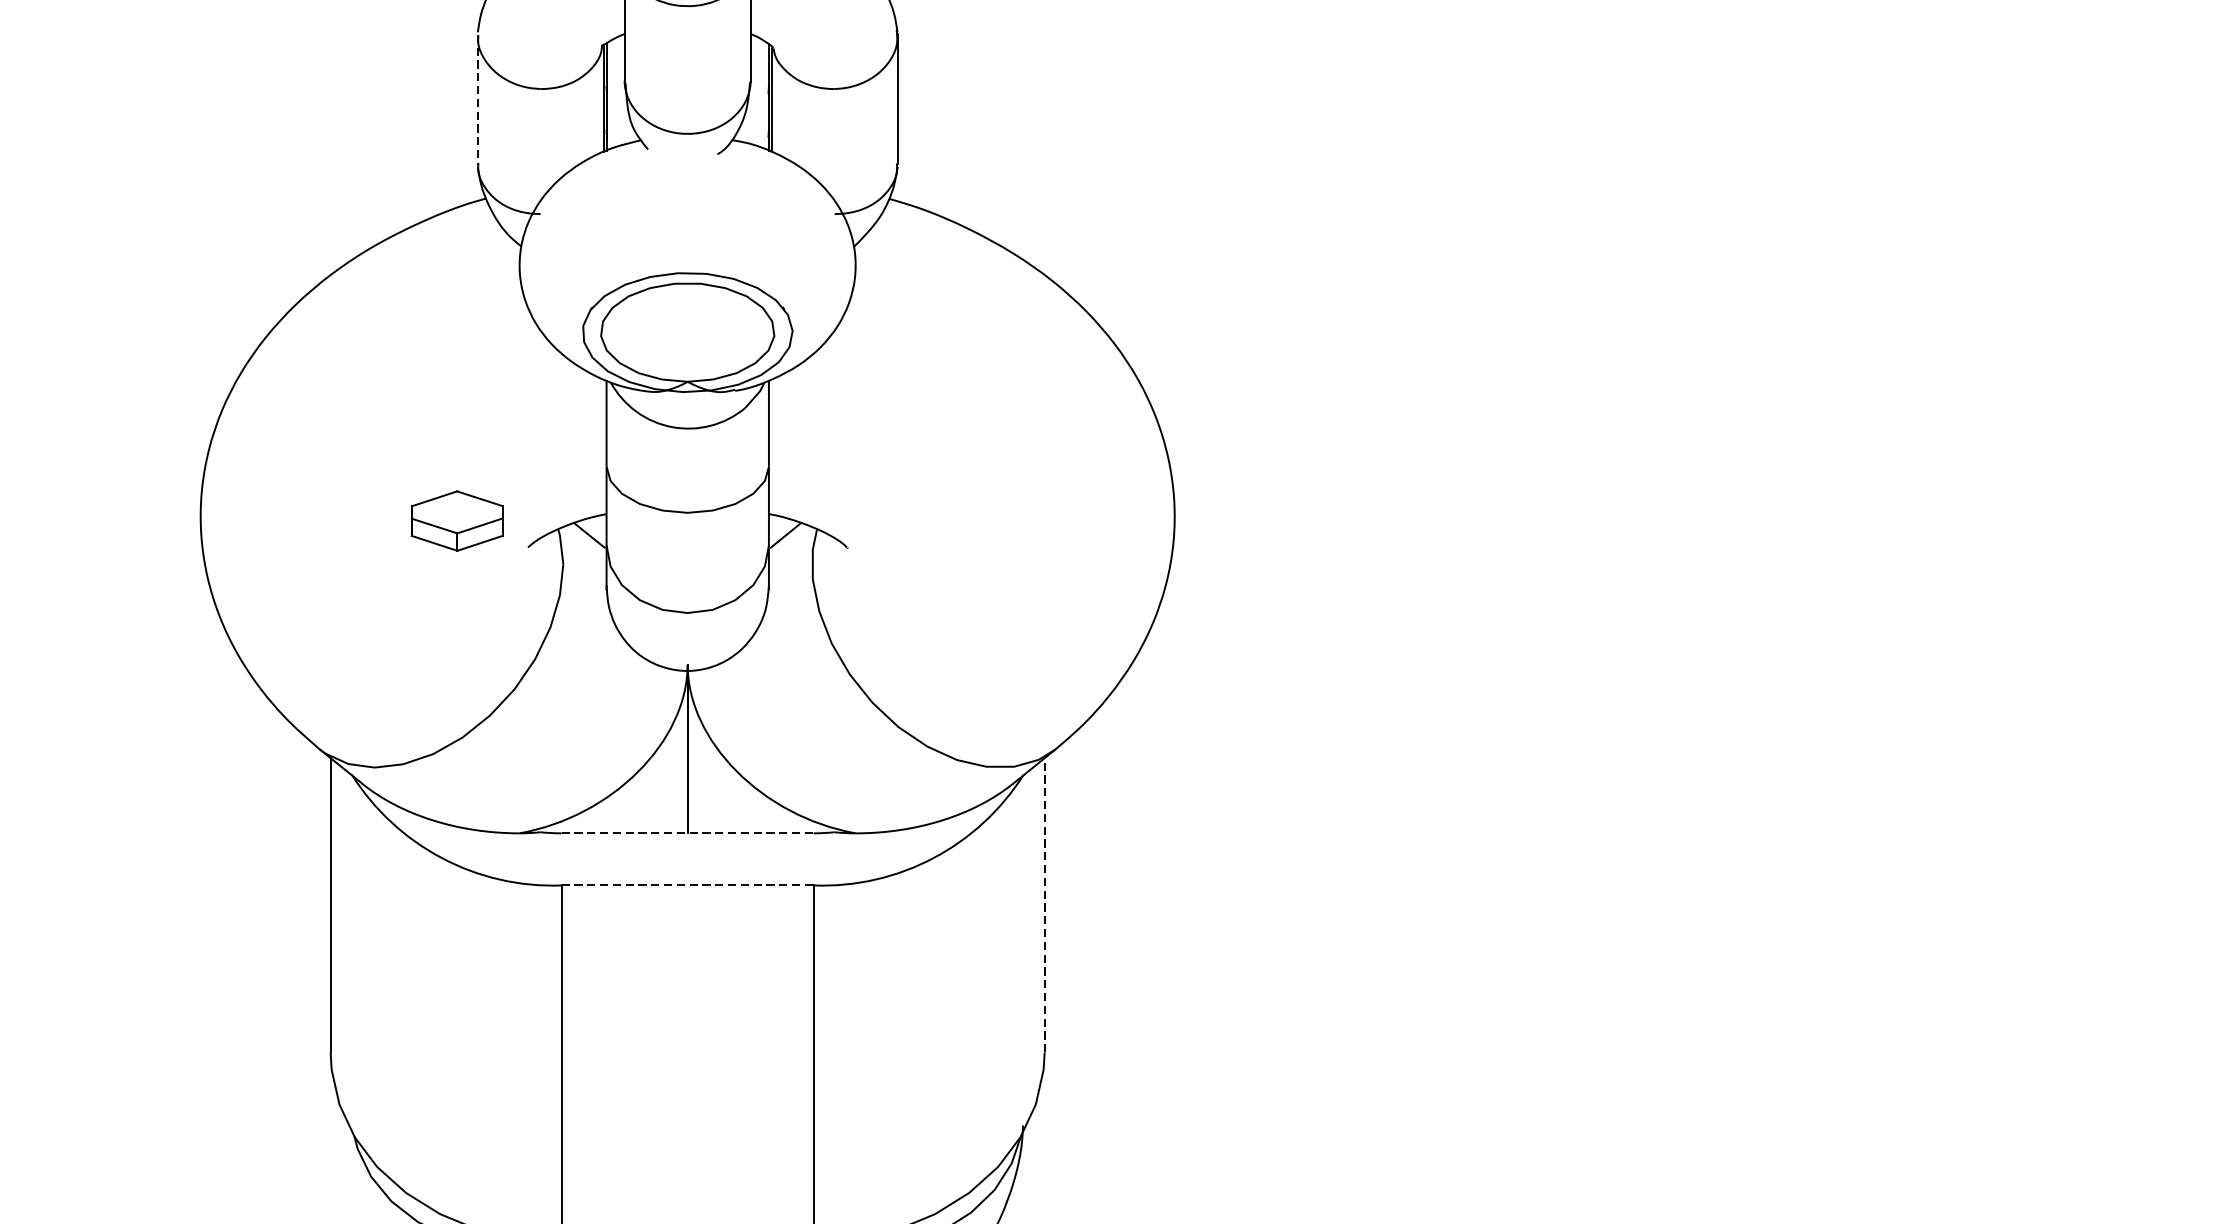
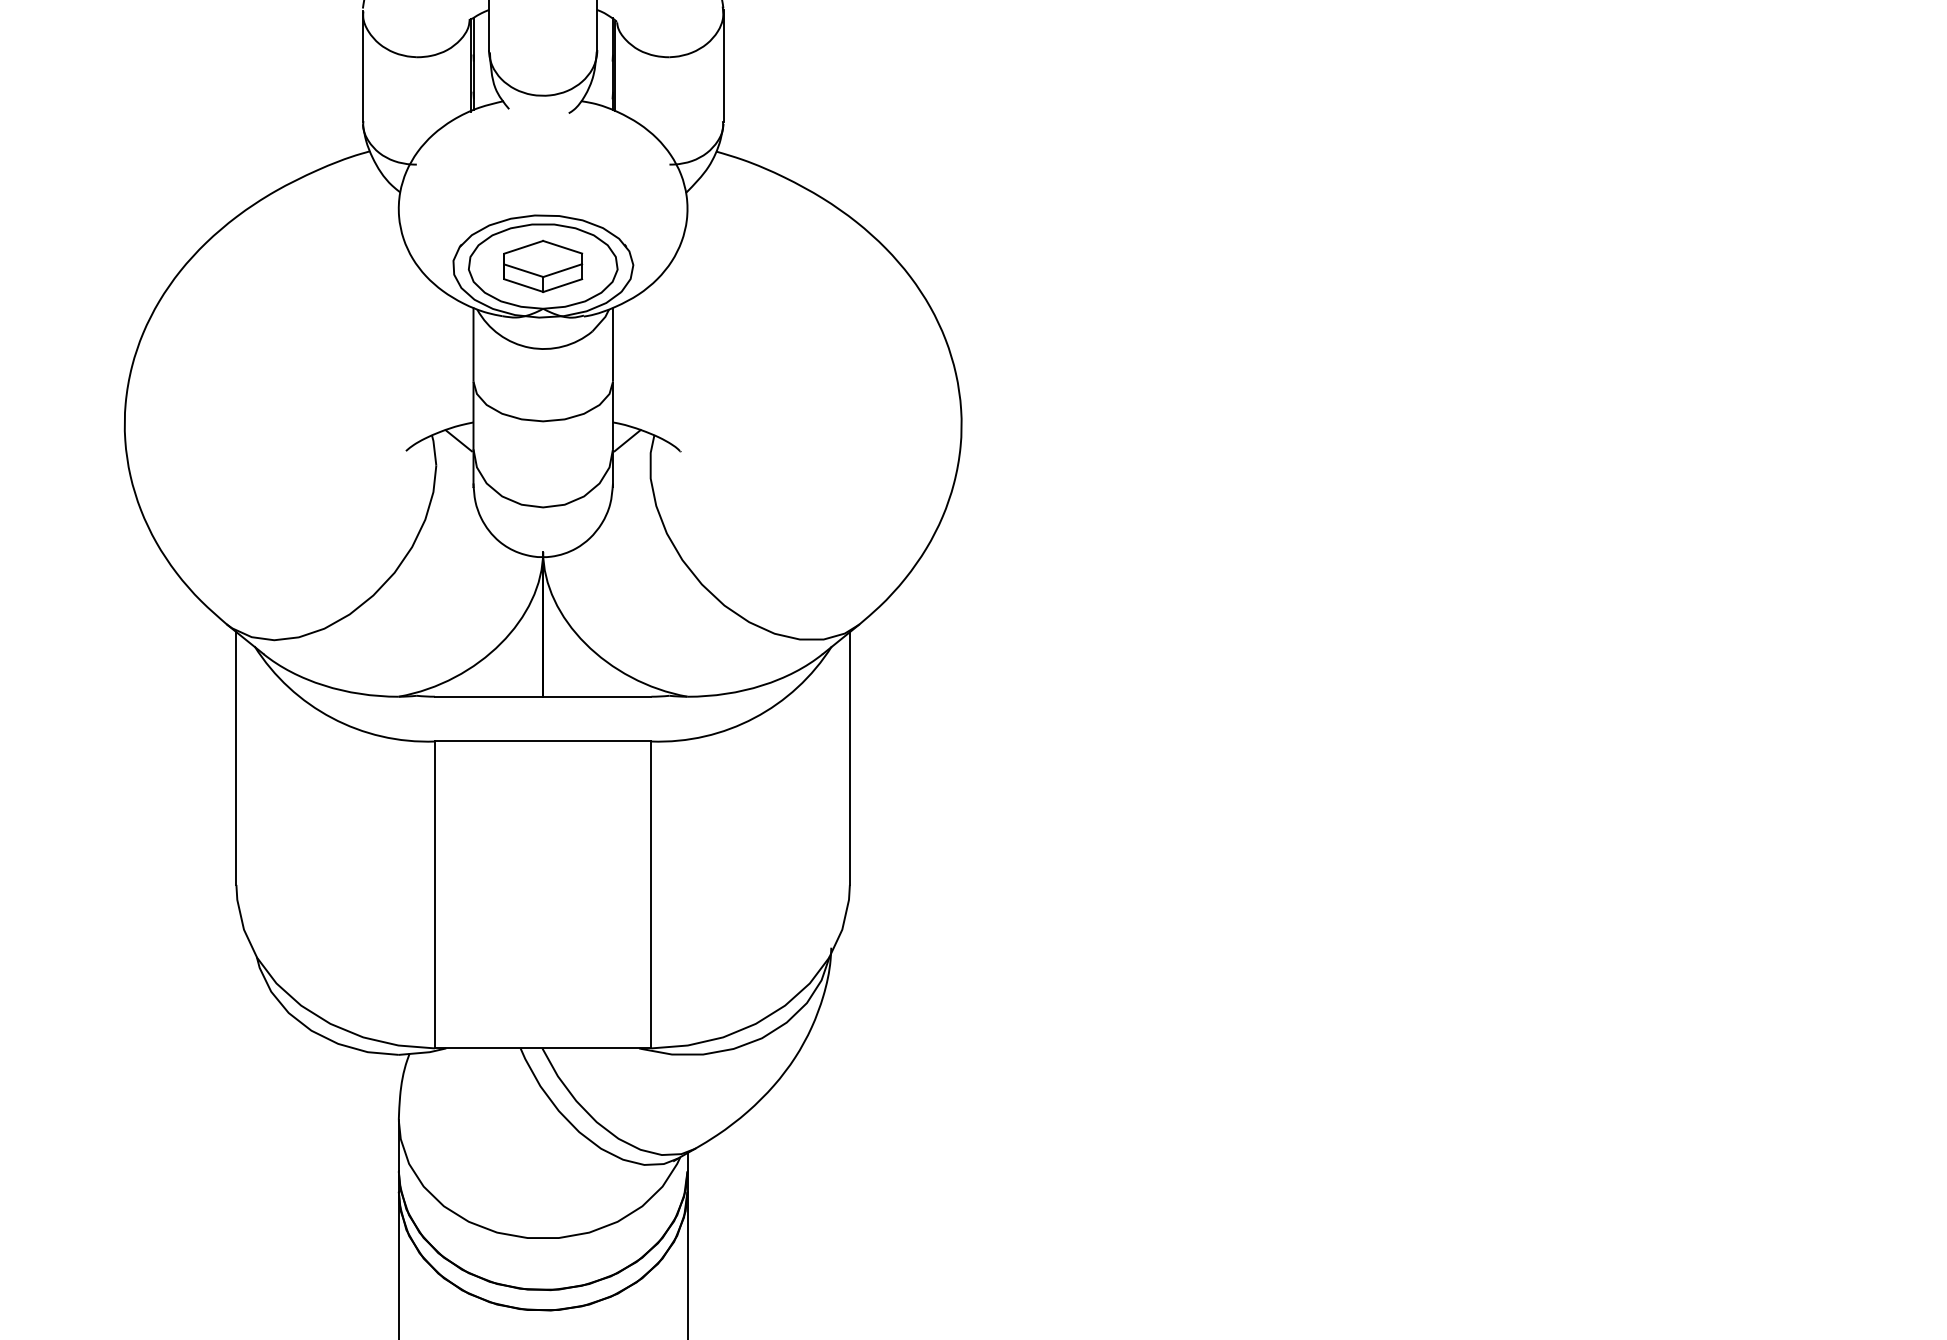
line: (477, 99) -> (362, 66), dashed -> solid
part: (457, 519) -> (543, 265), moved
line: (688, 833) -> (543, 696), dashed -> solid
line: (688, 885) -> (543, 741), dashed -> solid
line: (1044, 905) -> (849, 758), dashed -> solid

